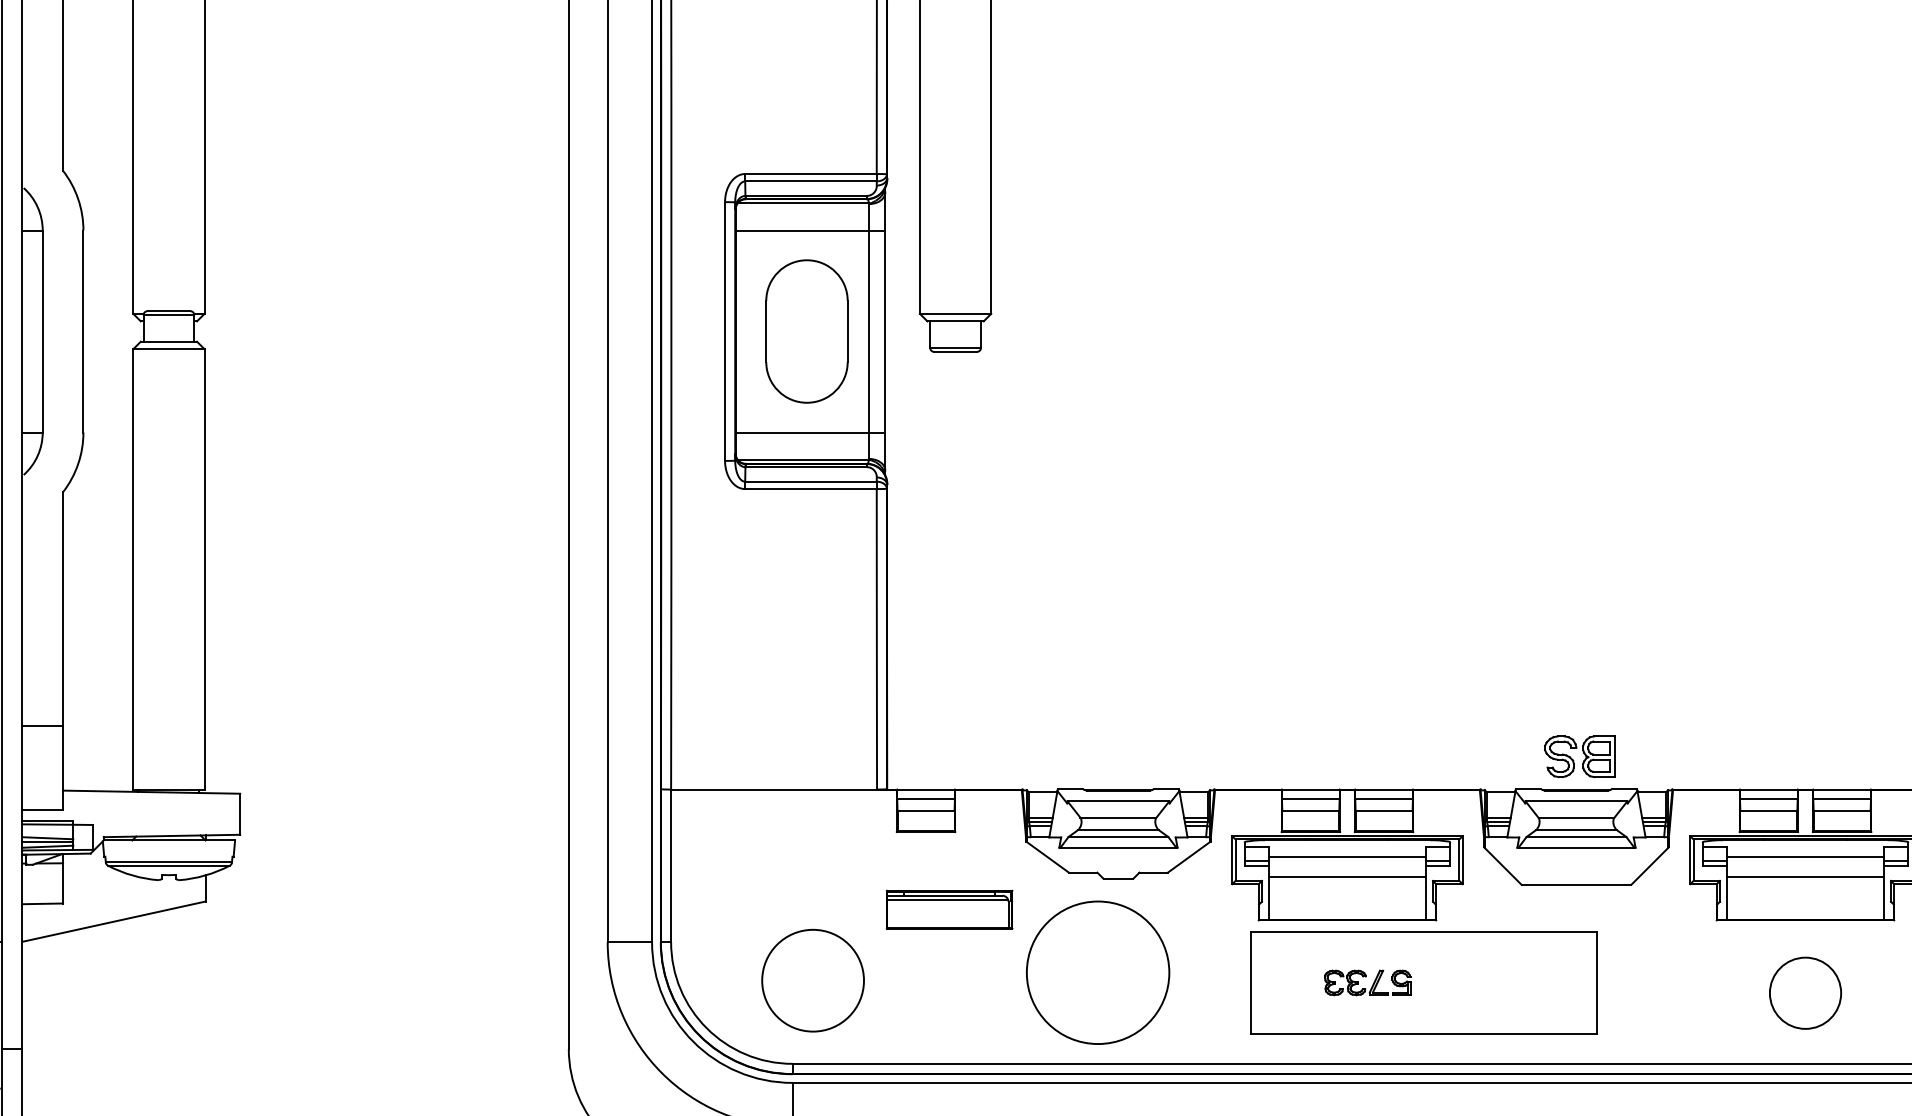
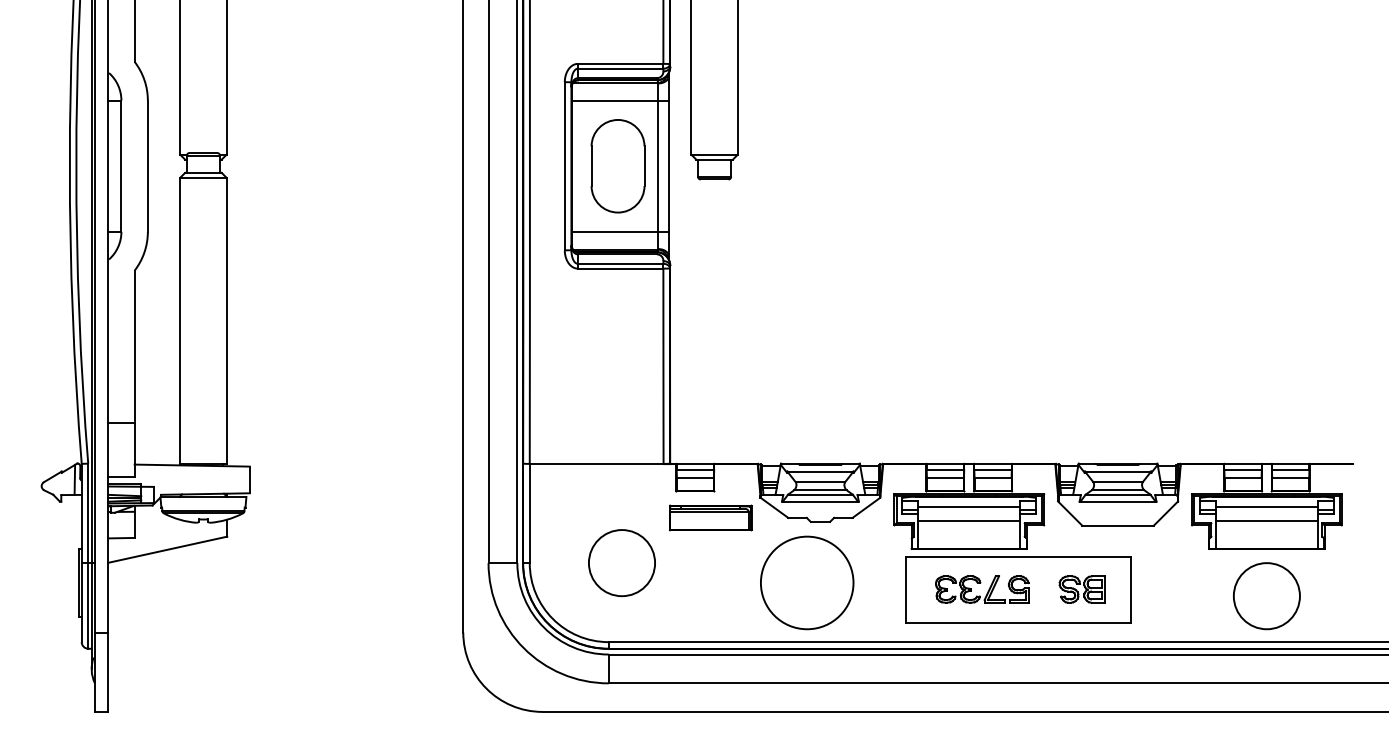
part: (1578, 756) -> (1081, 589), moved
part: (949, 908) -> (710, 517), moved
circle: (812, 981) -> (621, 563), moved
part: (1367, 982) -> (982, 589), size x1.67
circle: (1804, 993) -> (1266, 596), size x1.43

